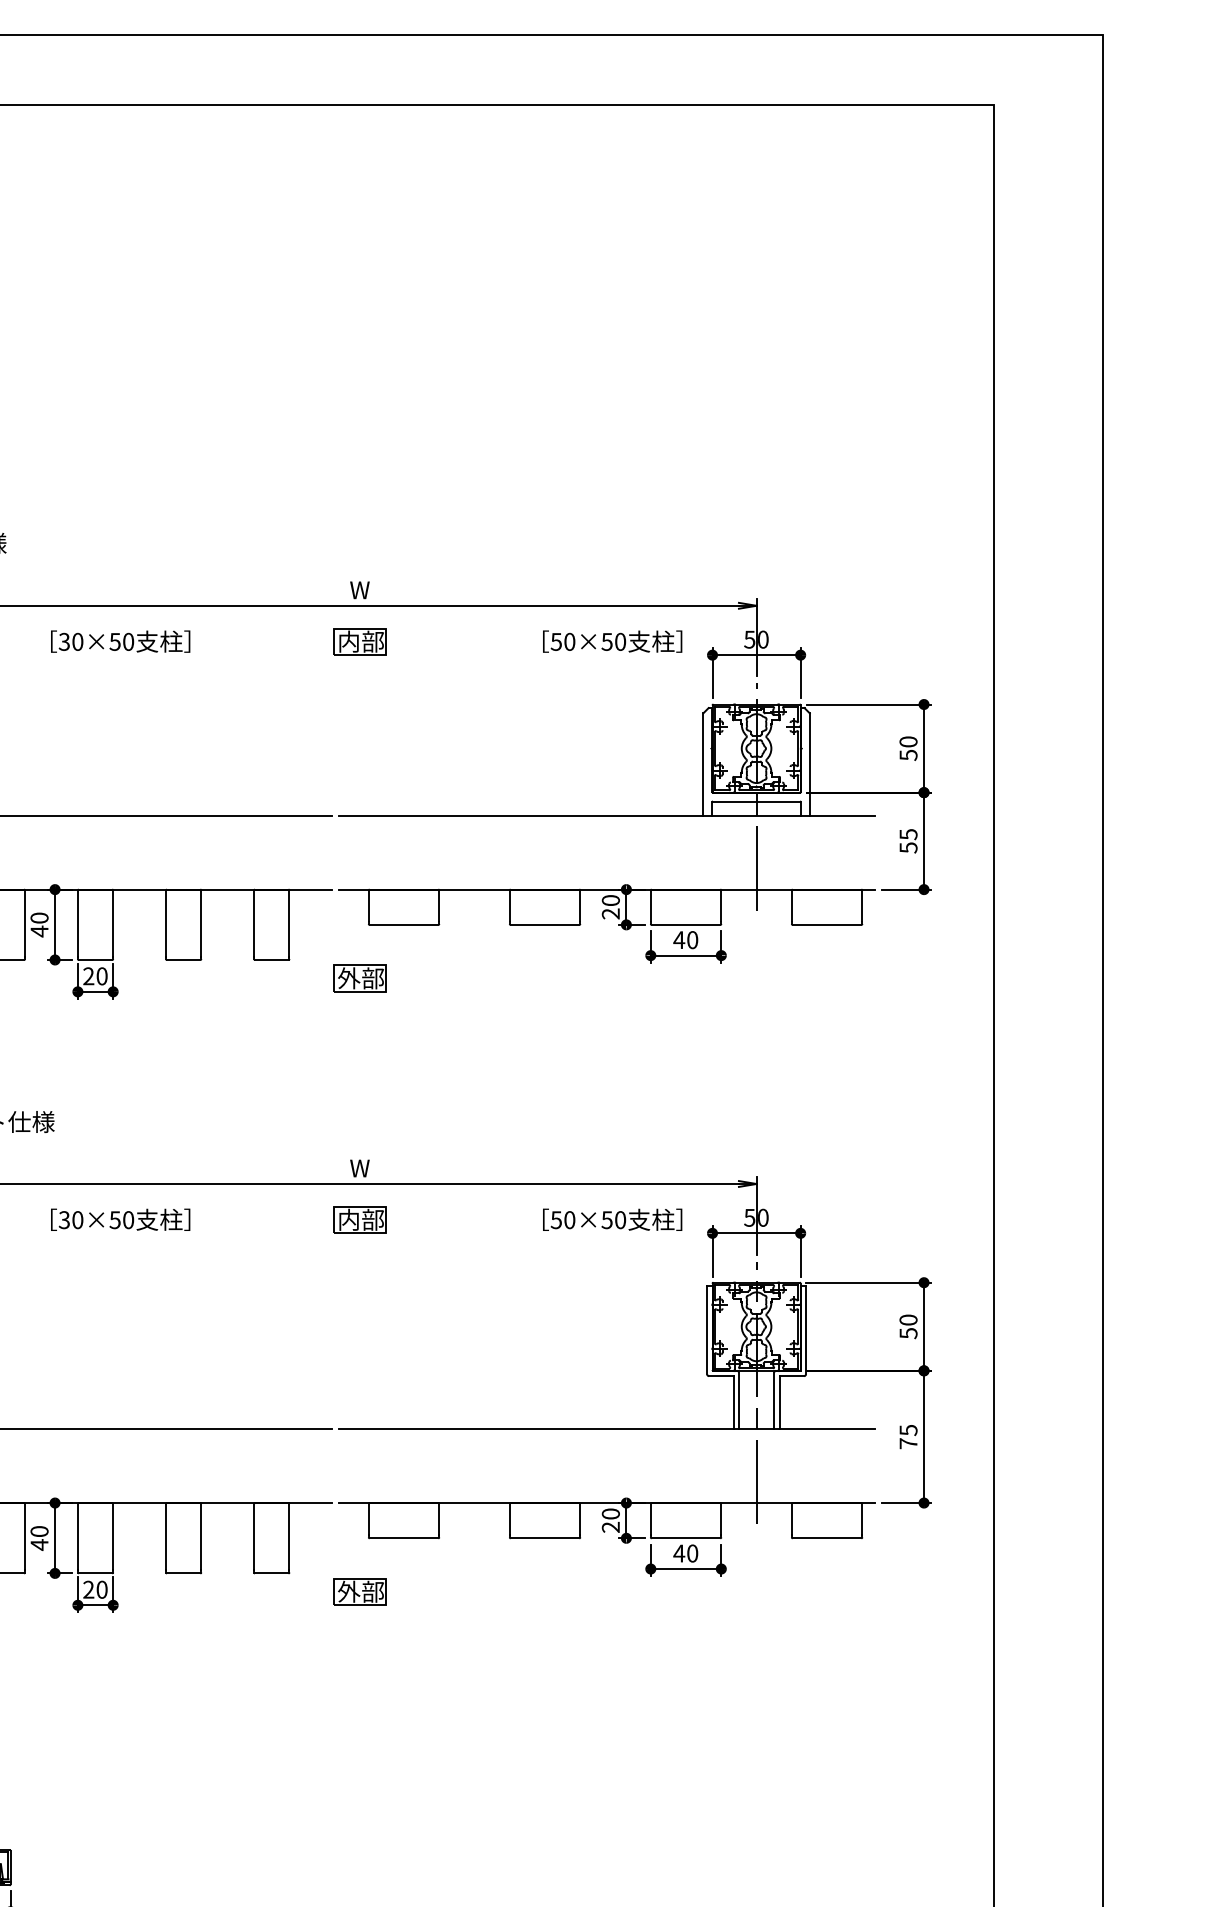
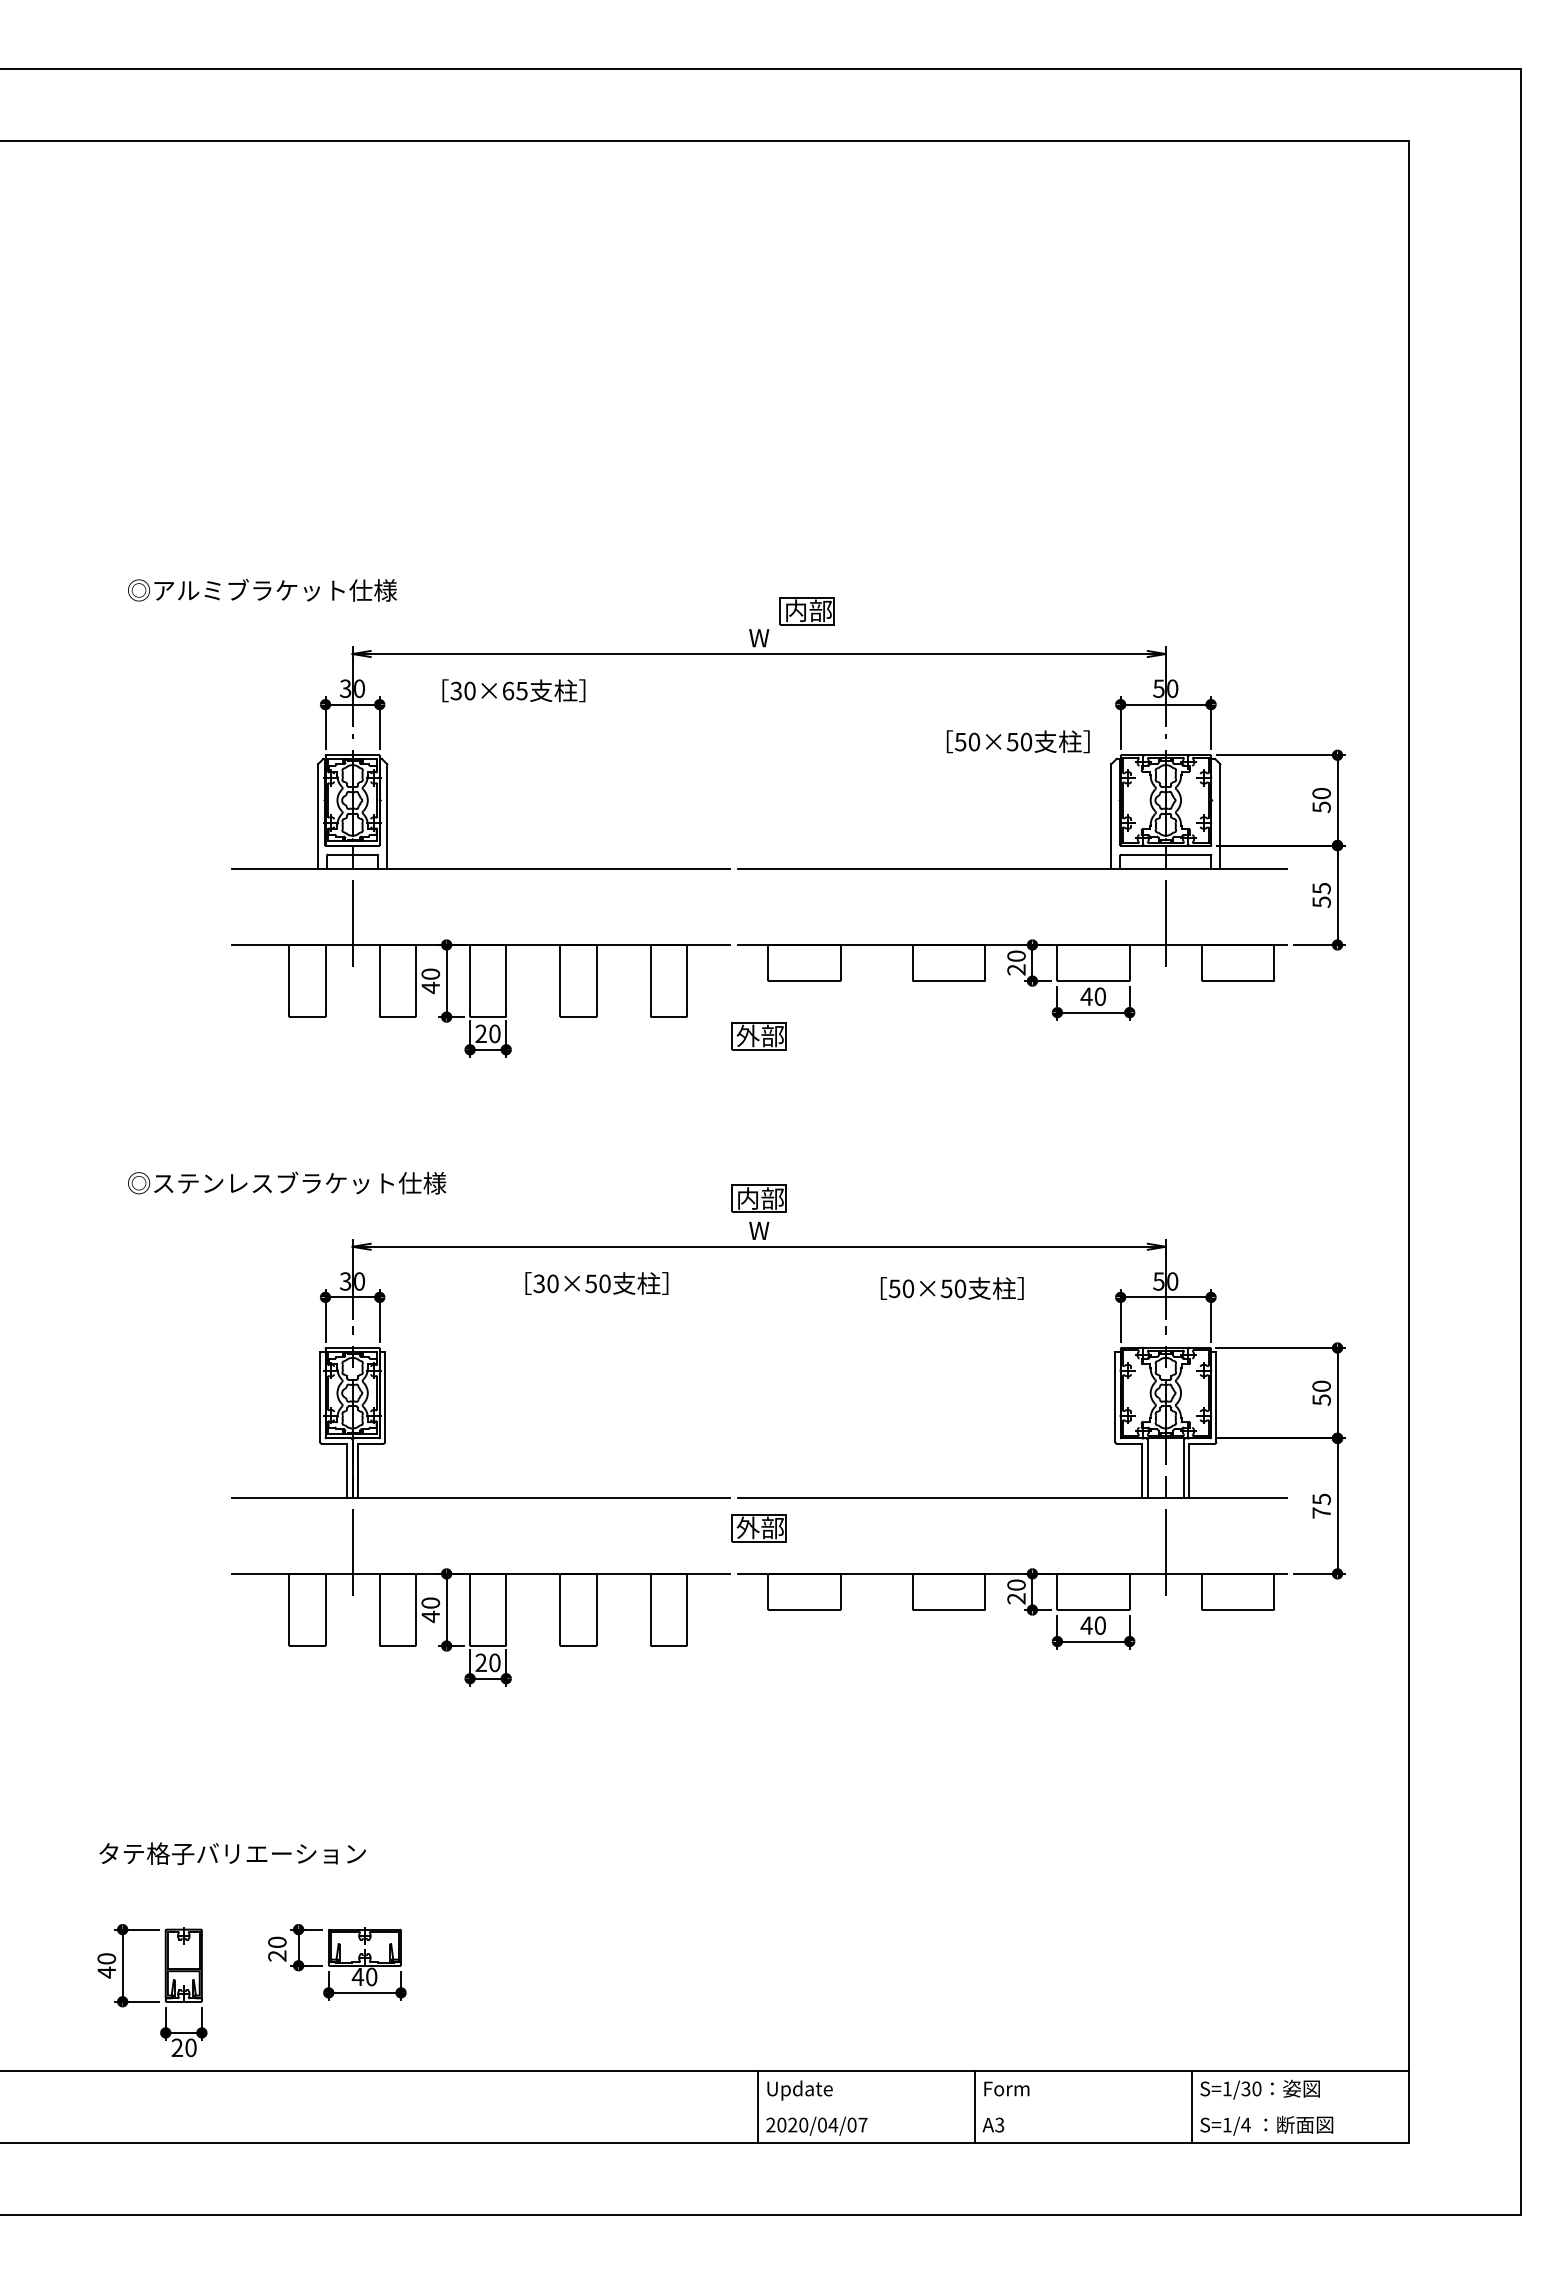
text: (121, 641) -> (514, 690), 30×50 -> 30×65
text: (611, 641) -> (1017, 741), moved
part: (359, 642) -> (806, 611), moved
text: (120, 1219) -> (596, 1283), moved
part: (359, 1219) -> (758, 1198), moved
text: (611, 1219) -> (951, 1288), moved
part: (359, 1592) -> (758, 1528), moved

